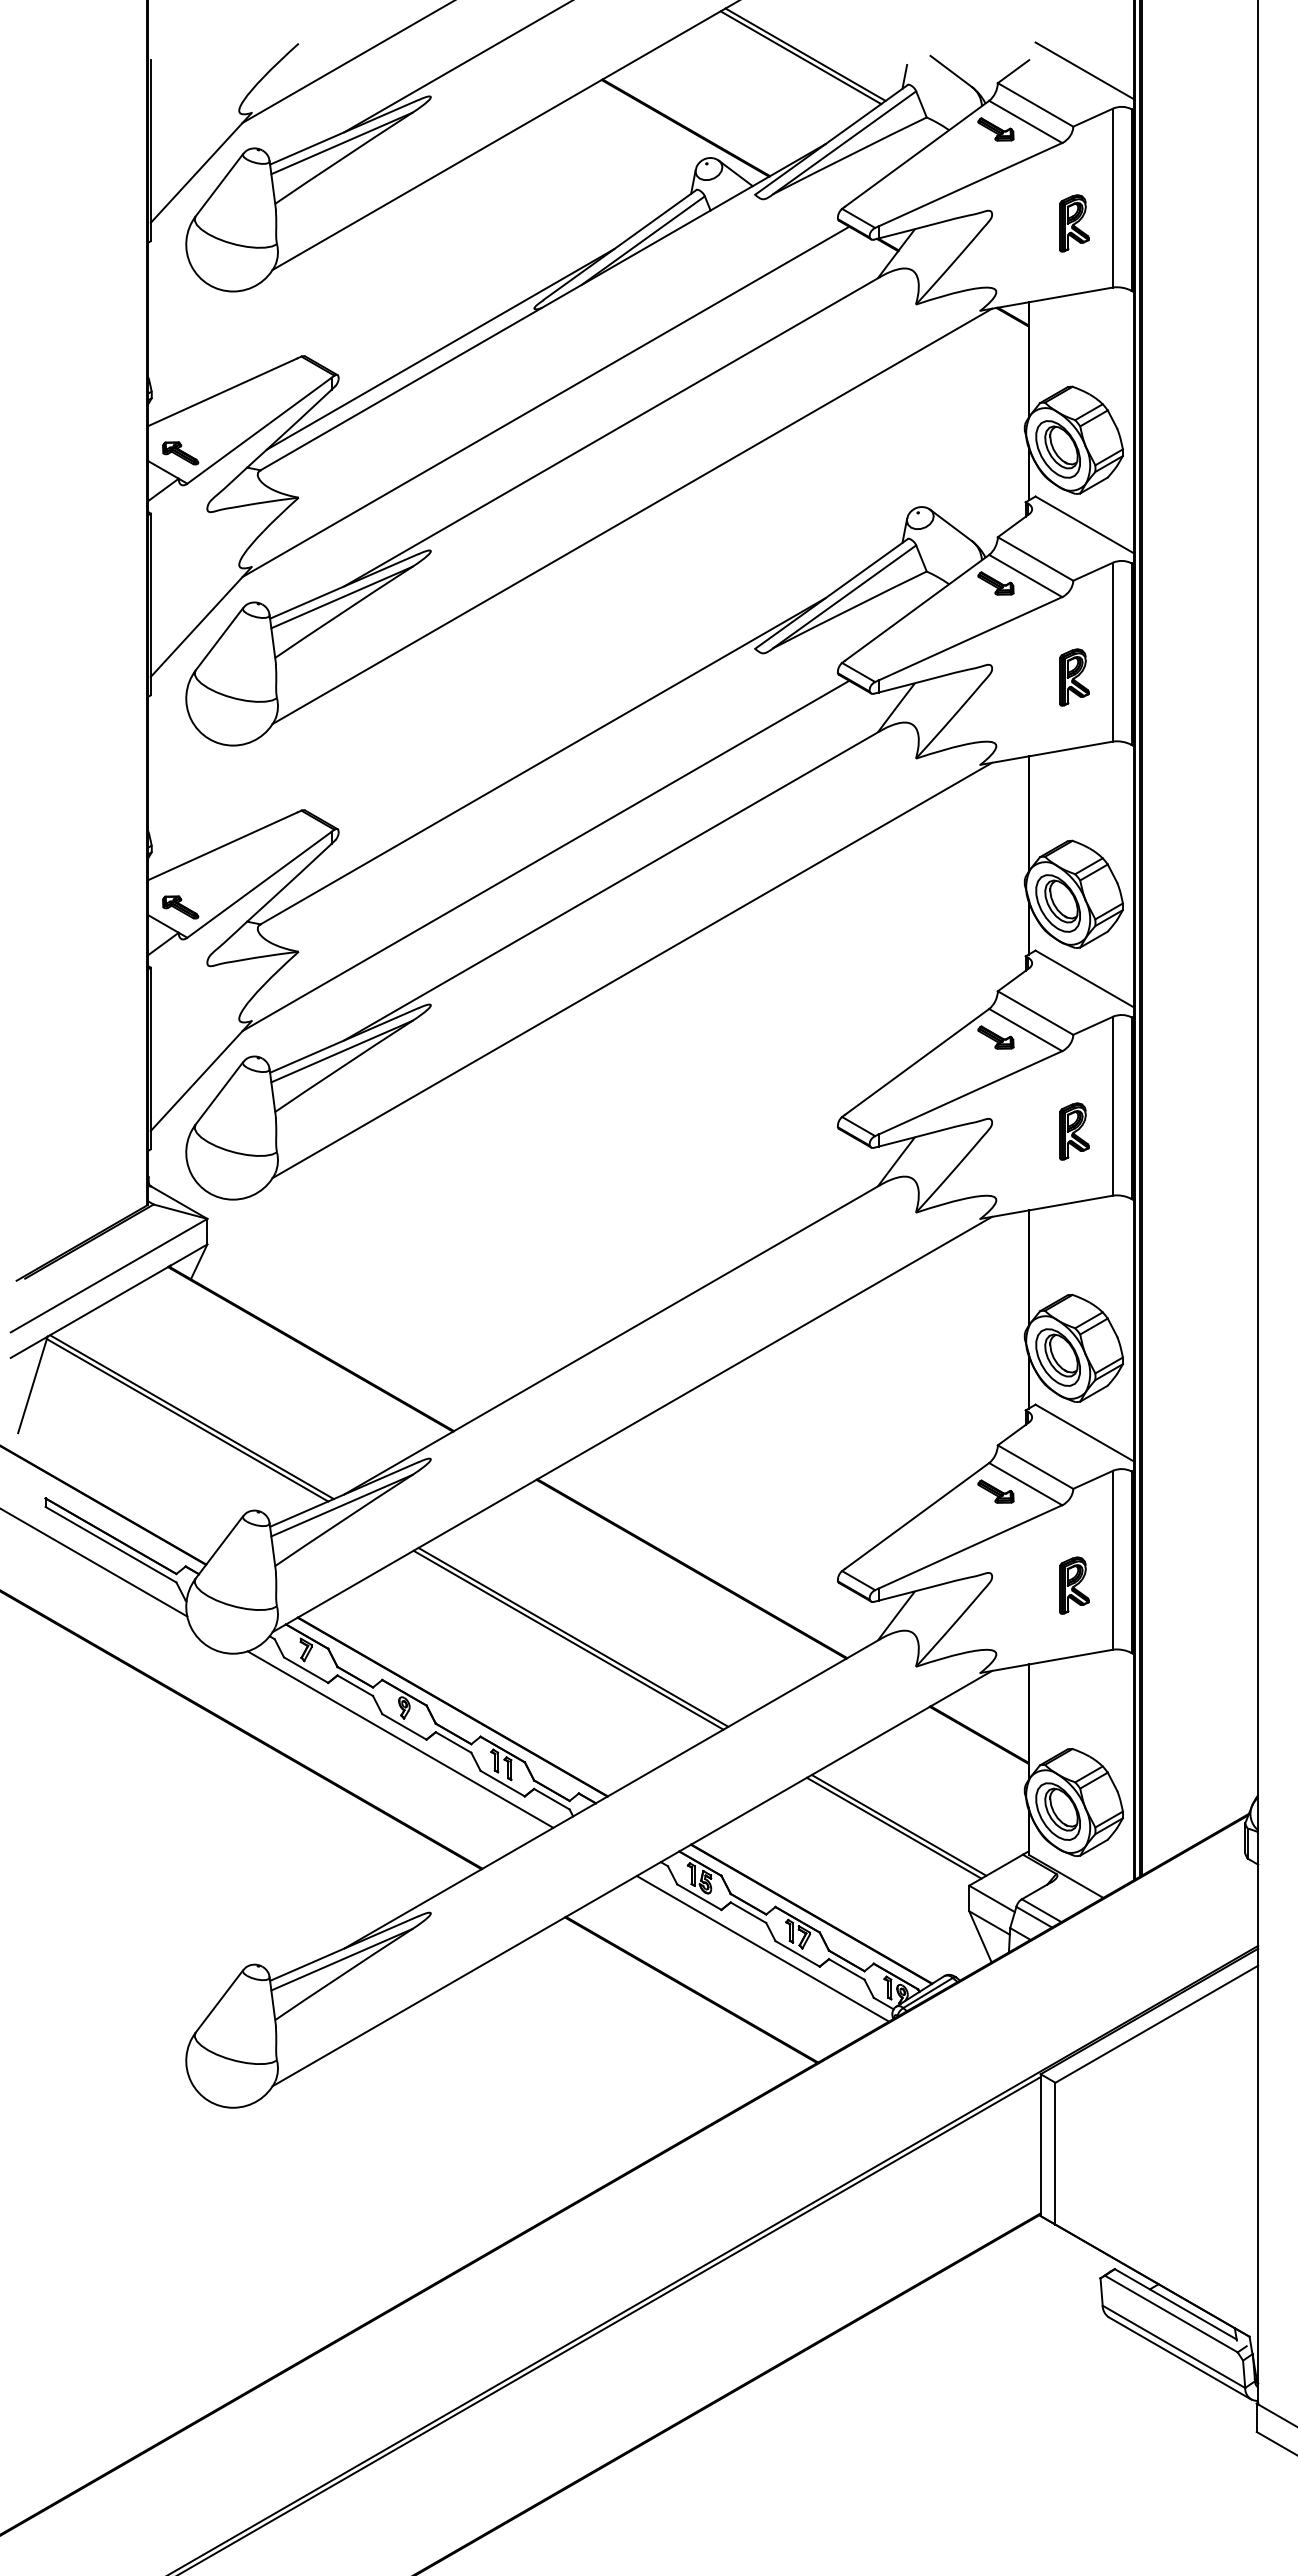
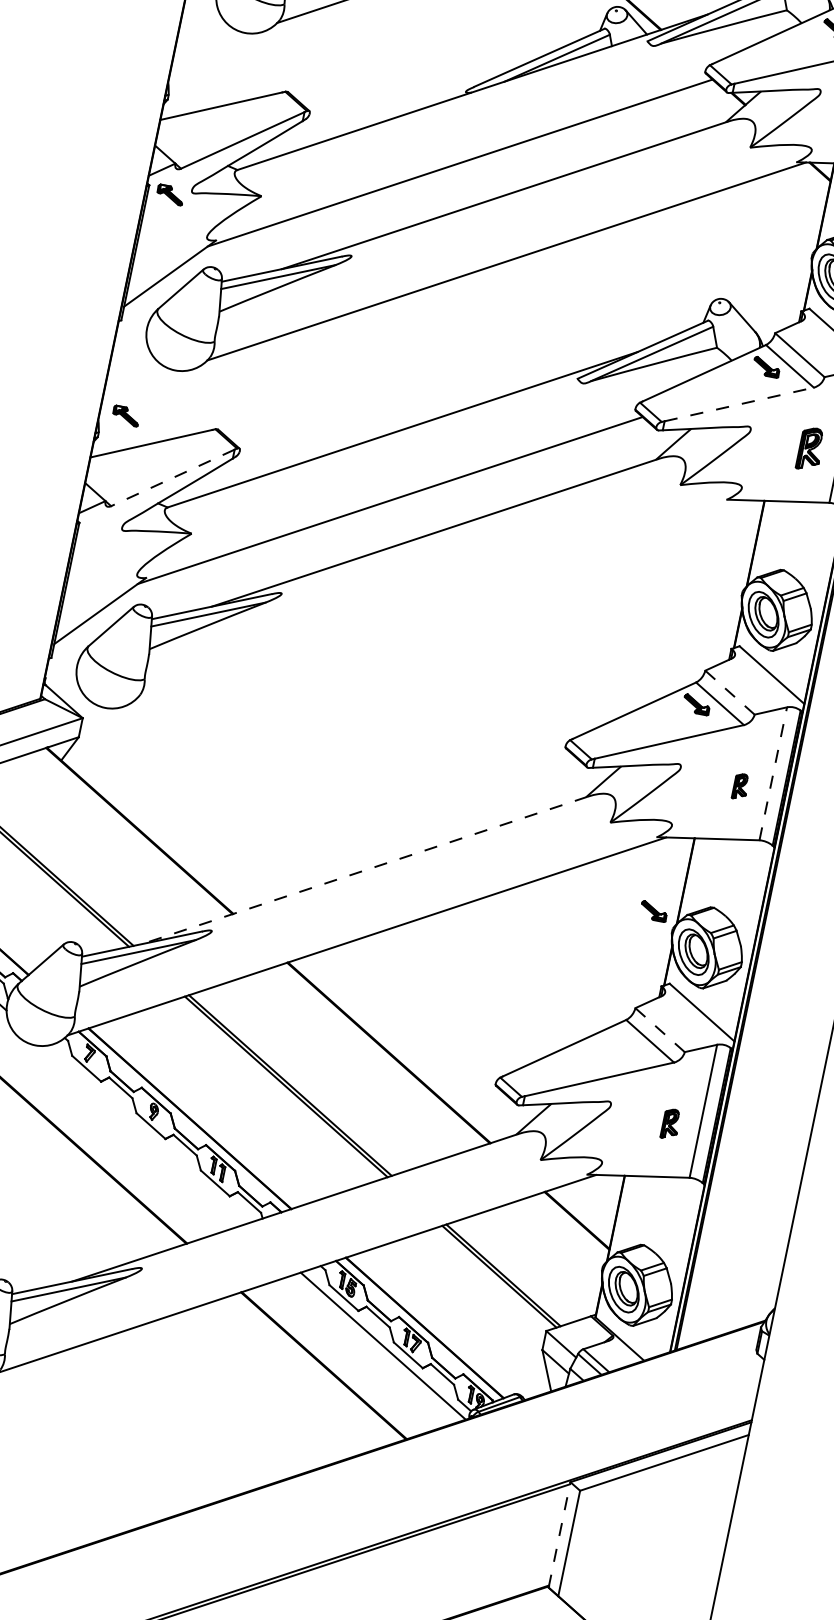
line: (440, 349) -> (389, 107), removed
part: (180, 453) -> (170, 194), moved
line: (970, 638) -> (739, 404), solid -> dashed
line: (259, 885) -> (172, 478), solid -> dashed
part: (180, 907) -> (126, 416), moved
line: (632, 970) -> (436, 599), removed
line: (1035, 1013) -> (729, 692), solid -> dashed
line: (1113, 1105) -> (773, 773), solid -> dashed
part: (1074, 1131) -> (740, 786), size x0.6
line: (611, 1340) -> (364, 870), solid -> dashed
line: (1035, 1467) -> (659, 1030), solid -> dashed
part: (995, 1491) -> (653, 911), moved
part: (1074, 1585) -> (670, 1124), size x0.7
line: (400, 1739) -> (146, 1134), removed
line: (1040, 2145) -> (559, 1535), solid -> dashed

